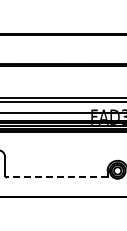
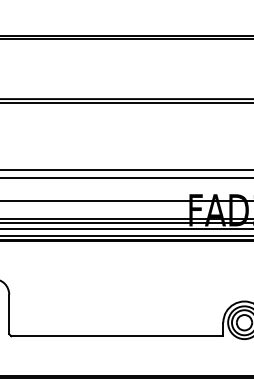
line: (56, 177) -> (116, 336), dashed -> solid

